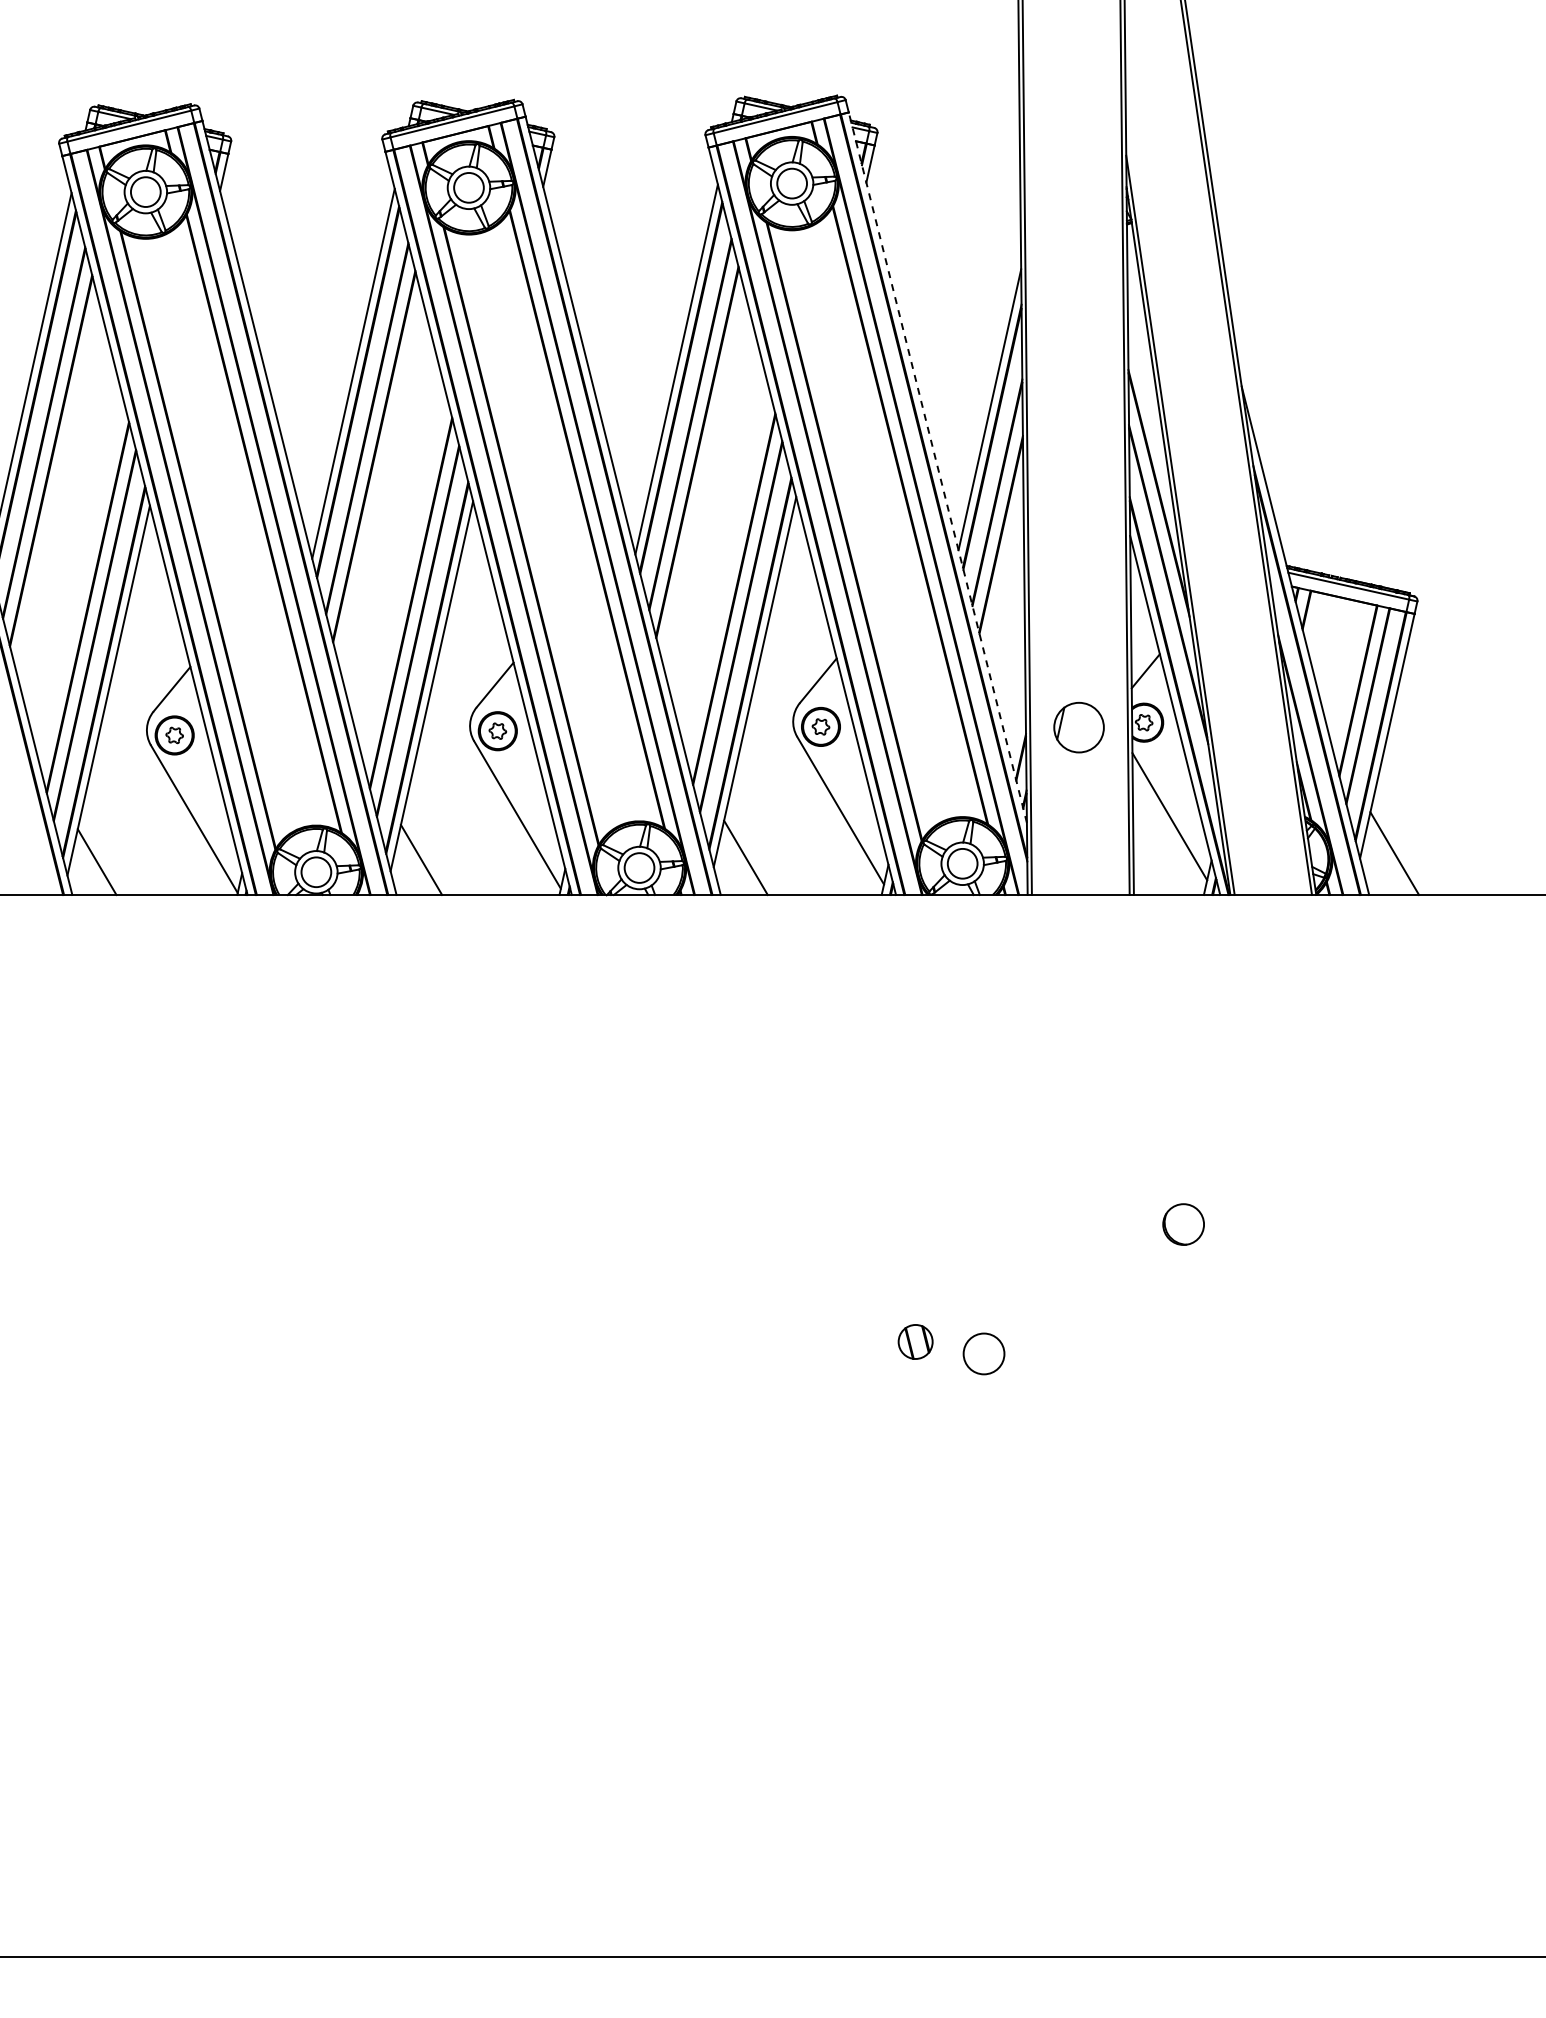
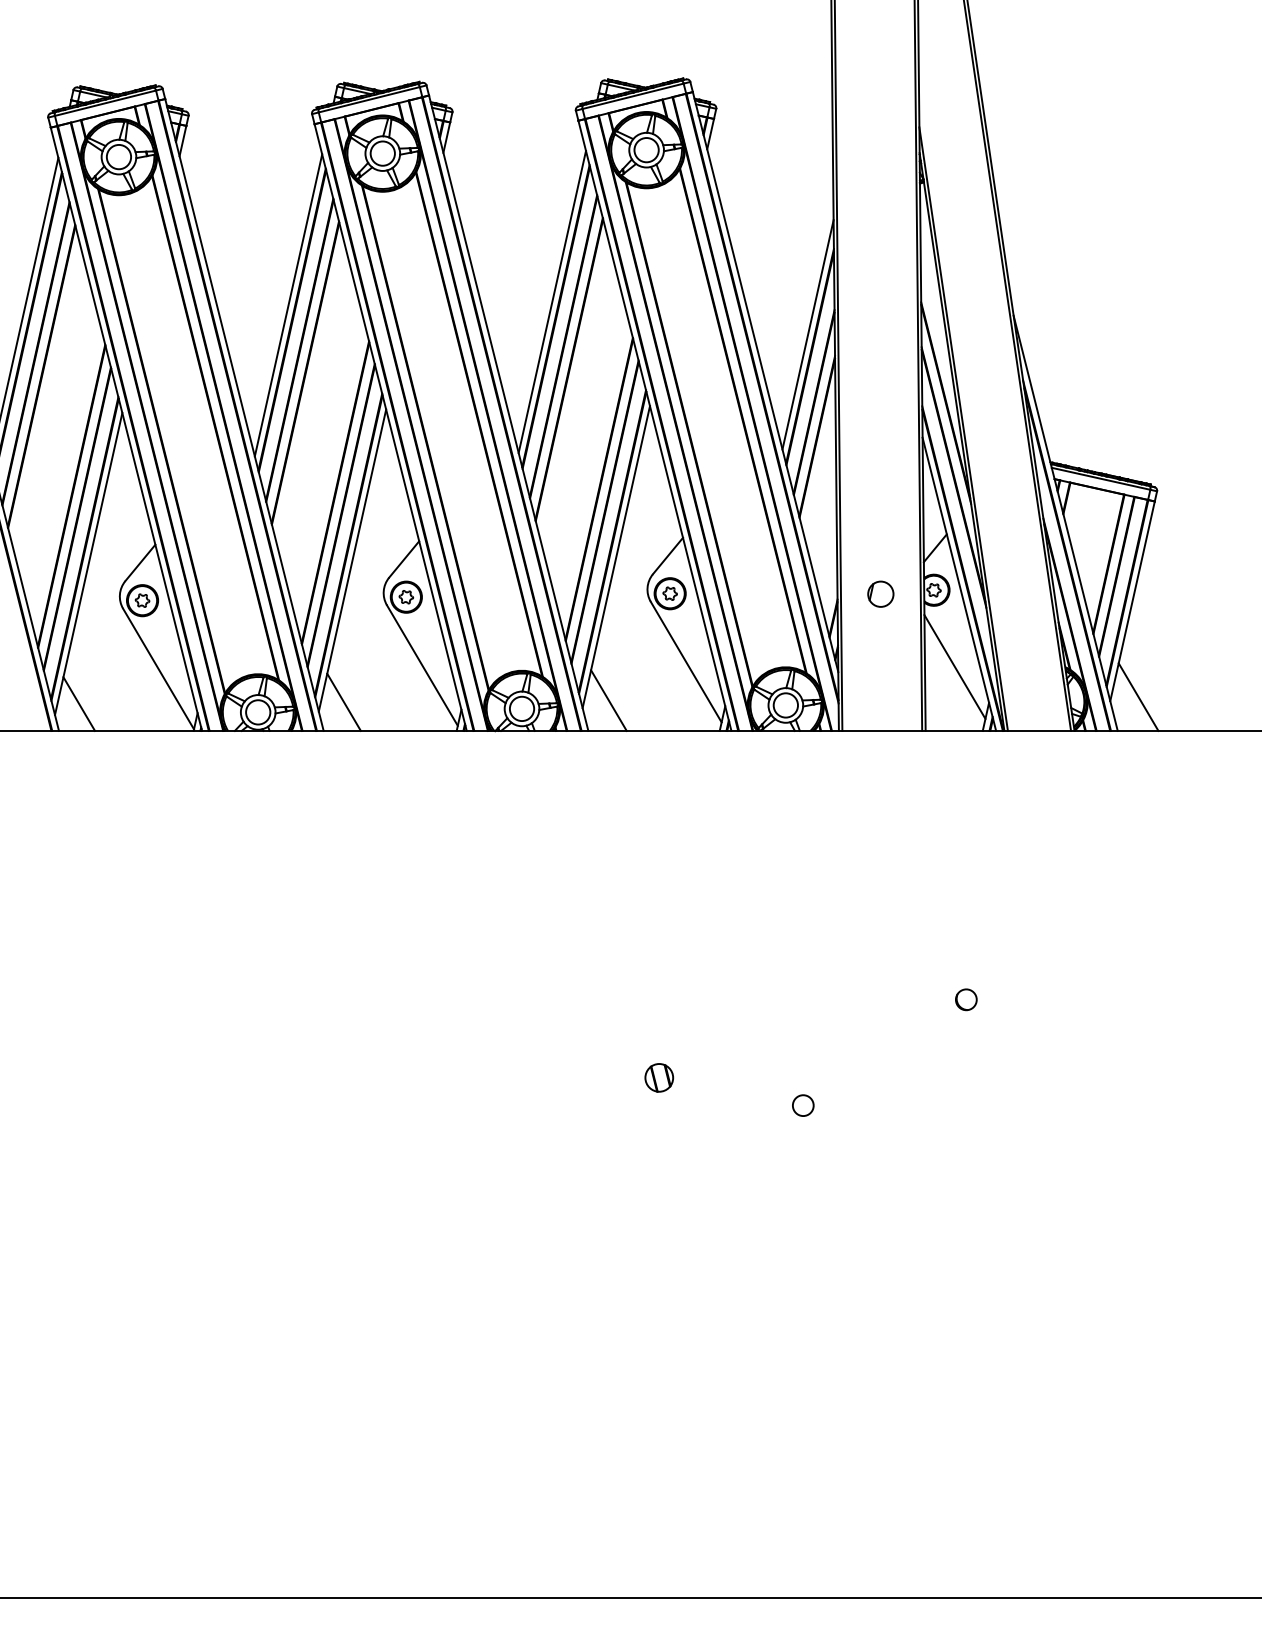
line: (937, 467) -> (765, 381), dashed -> solid
part: (1078, 727) -> (880, 594), size x0.62
circle: (1183, 1223) -> (966, 999), size x0.62
part: (915, 1341) -> (659, 1077), moved
circle: (983, 1353) -> (802, 1105), size x0.62

